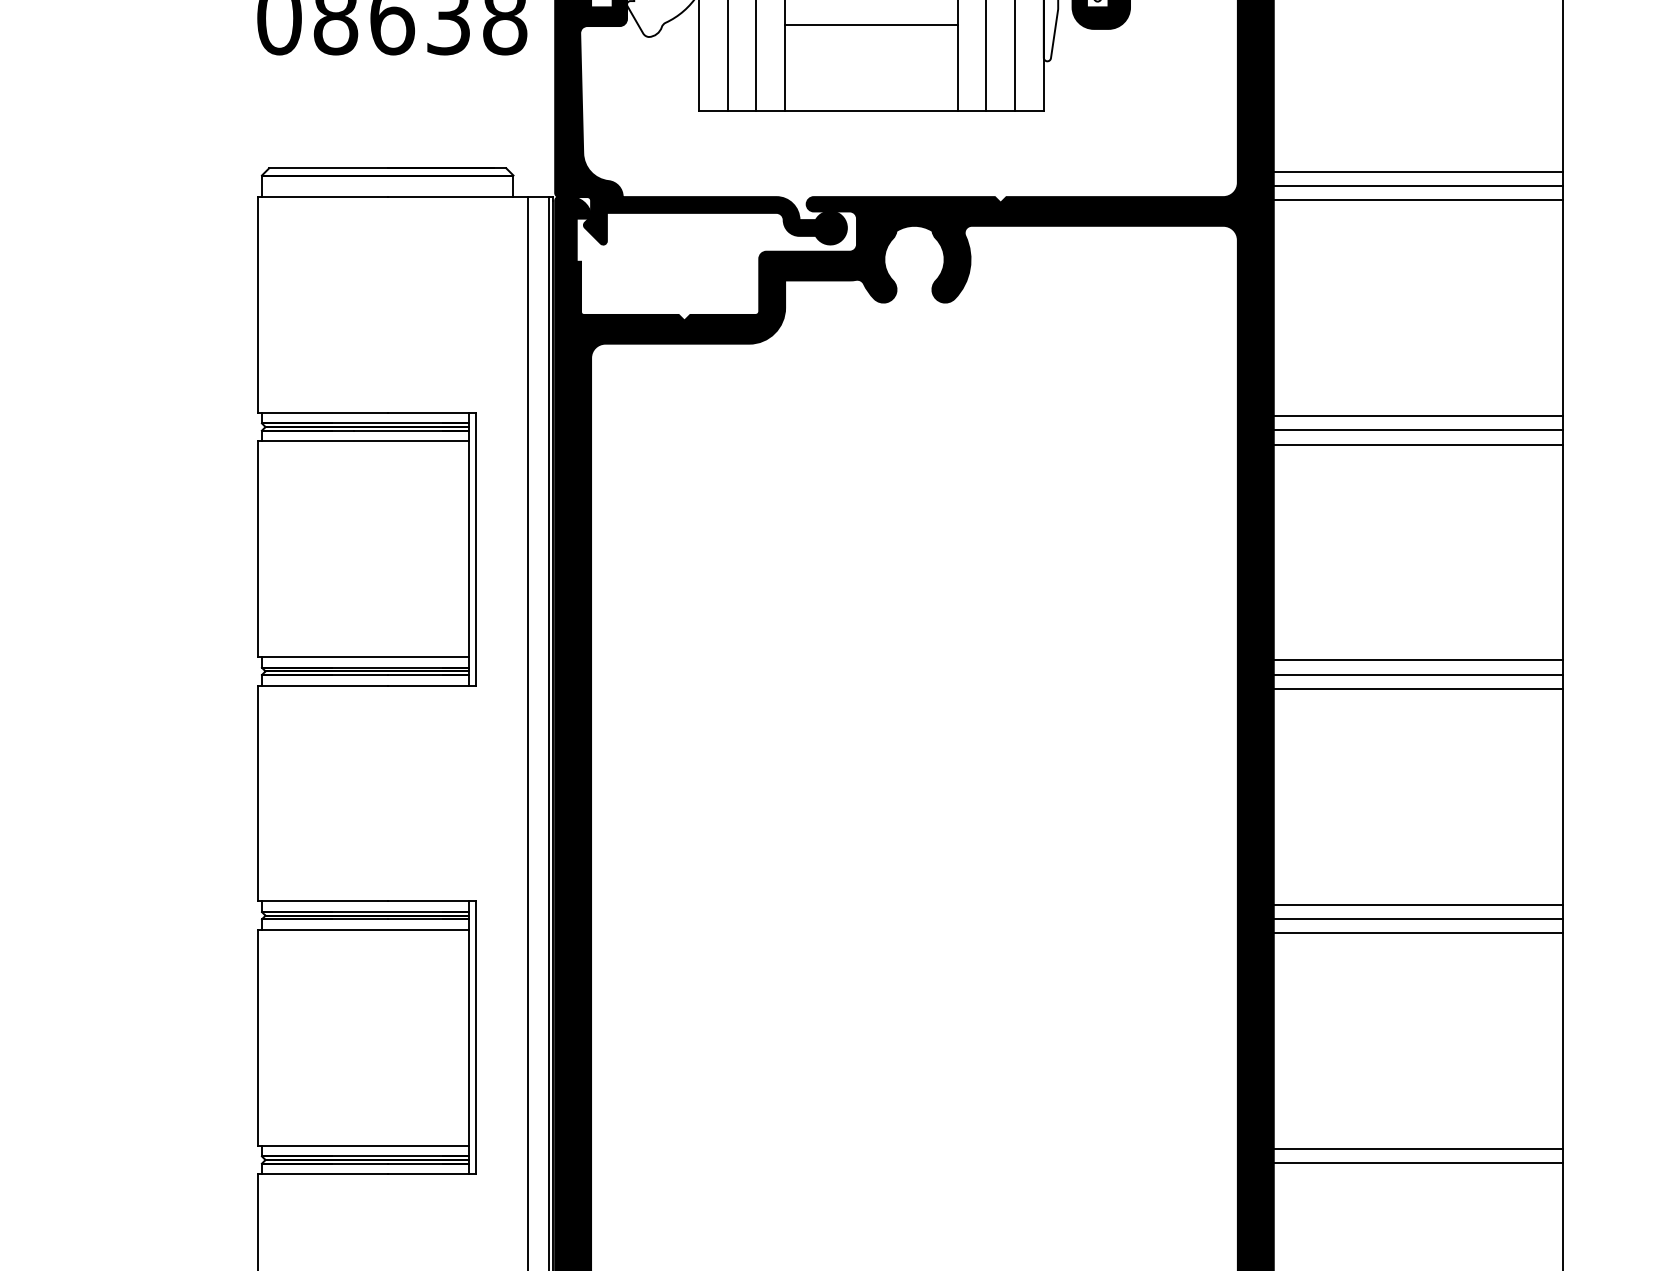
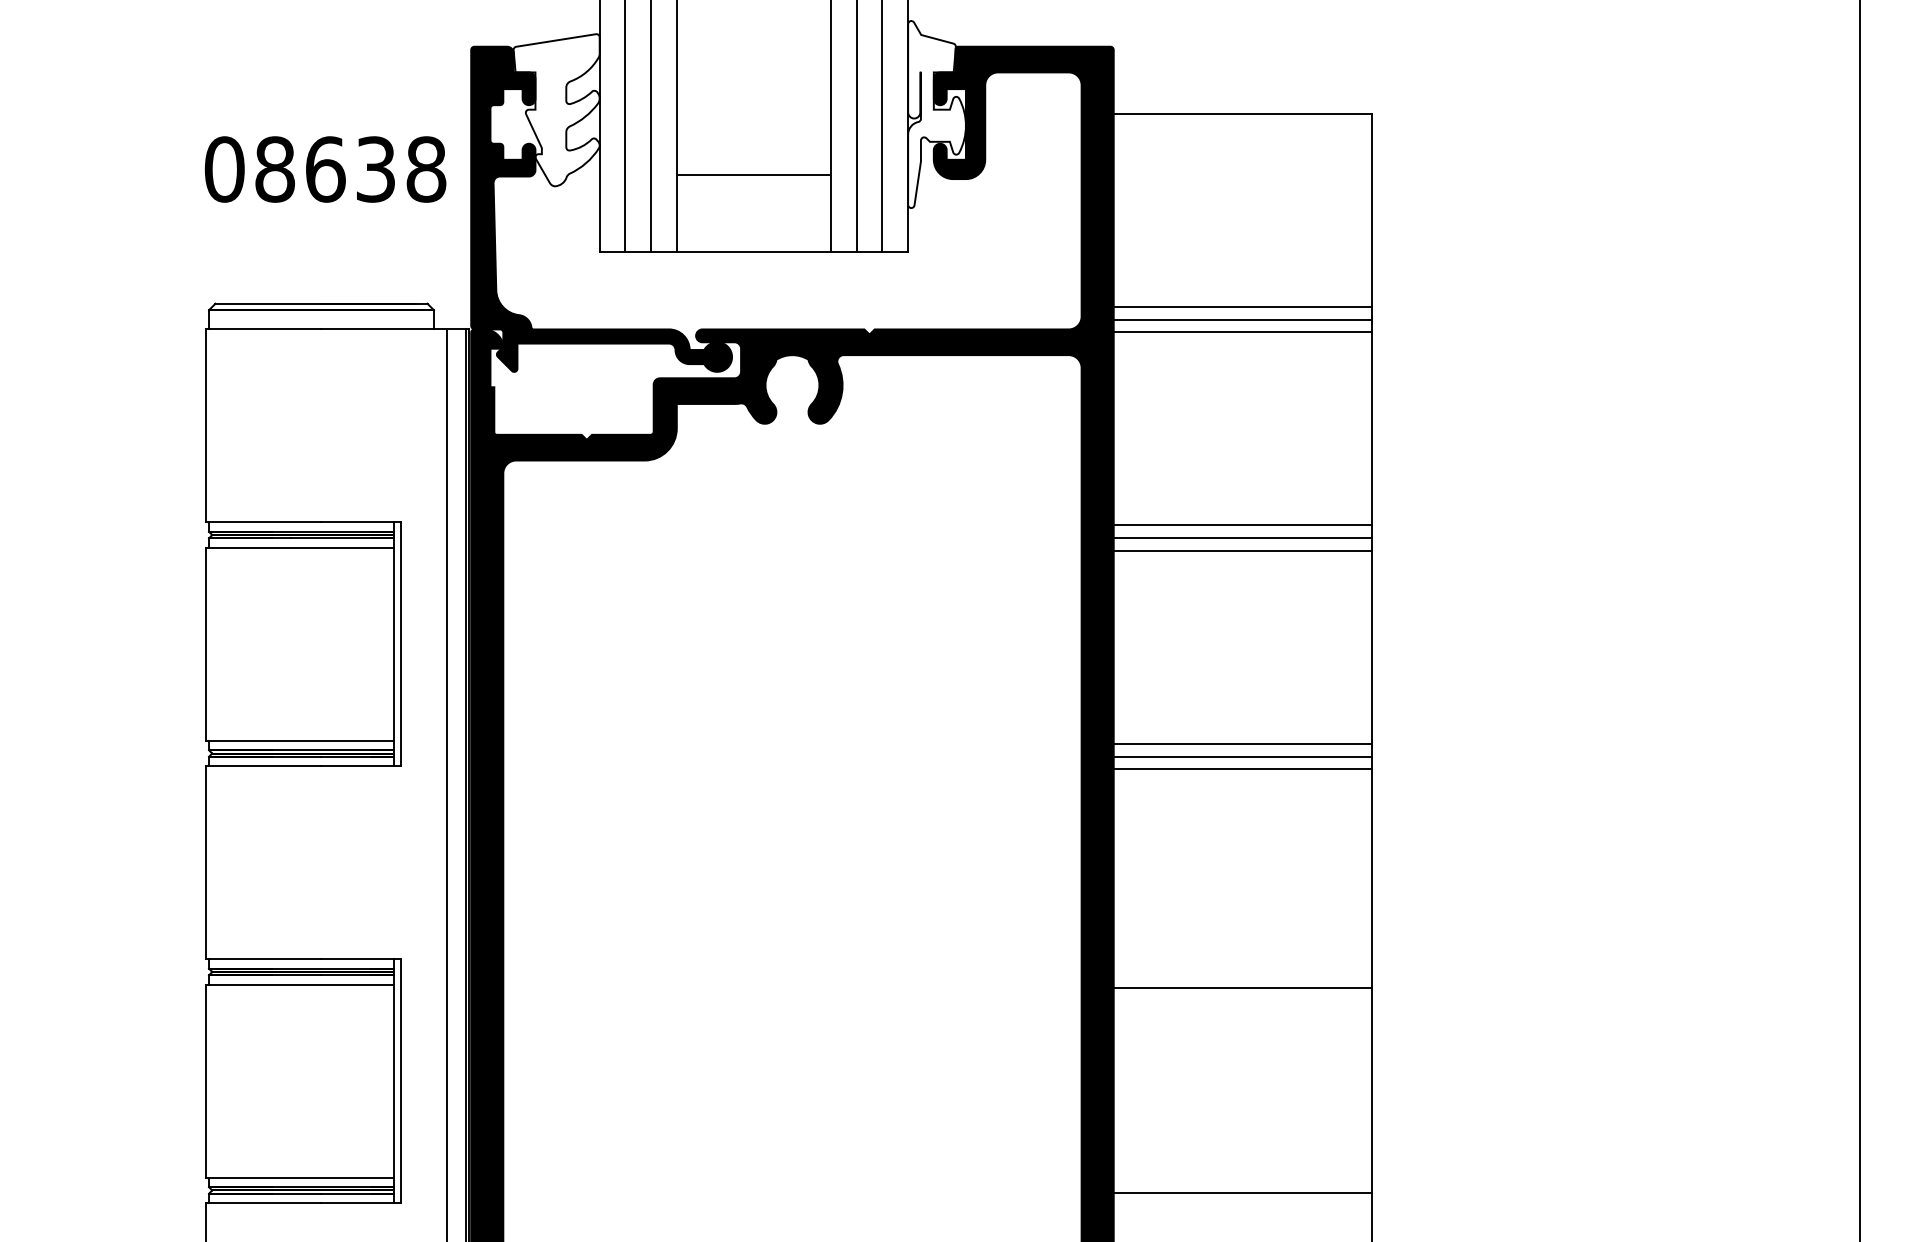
line: (1416, 905) -> (1241, 962), removed
line: (1416, 918) -> (1241, 974), removed
line: (1416, 1148) -> (1241, 1180), removed

